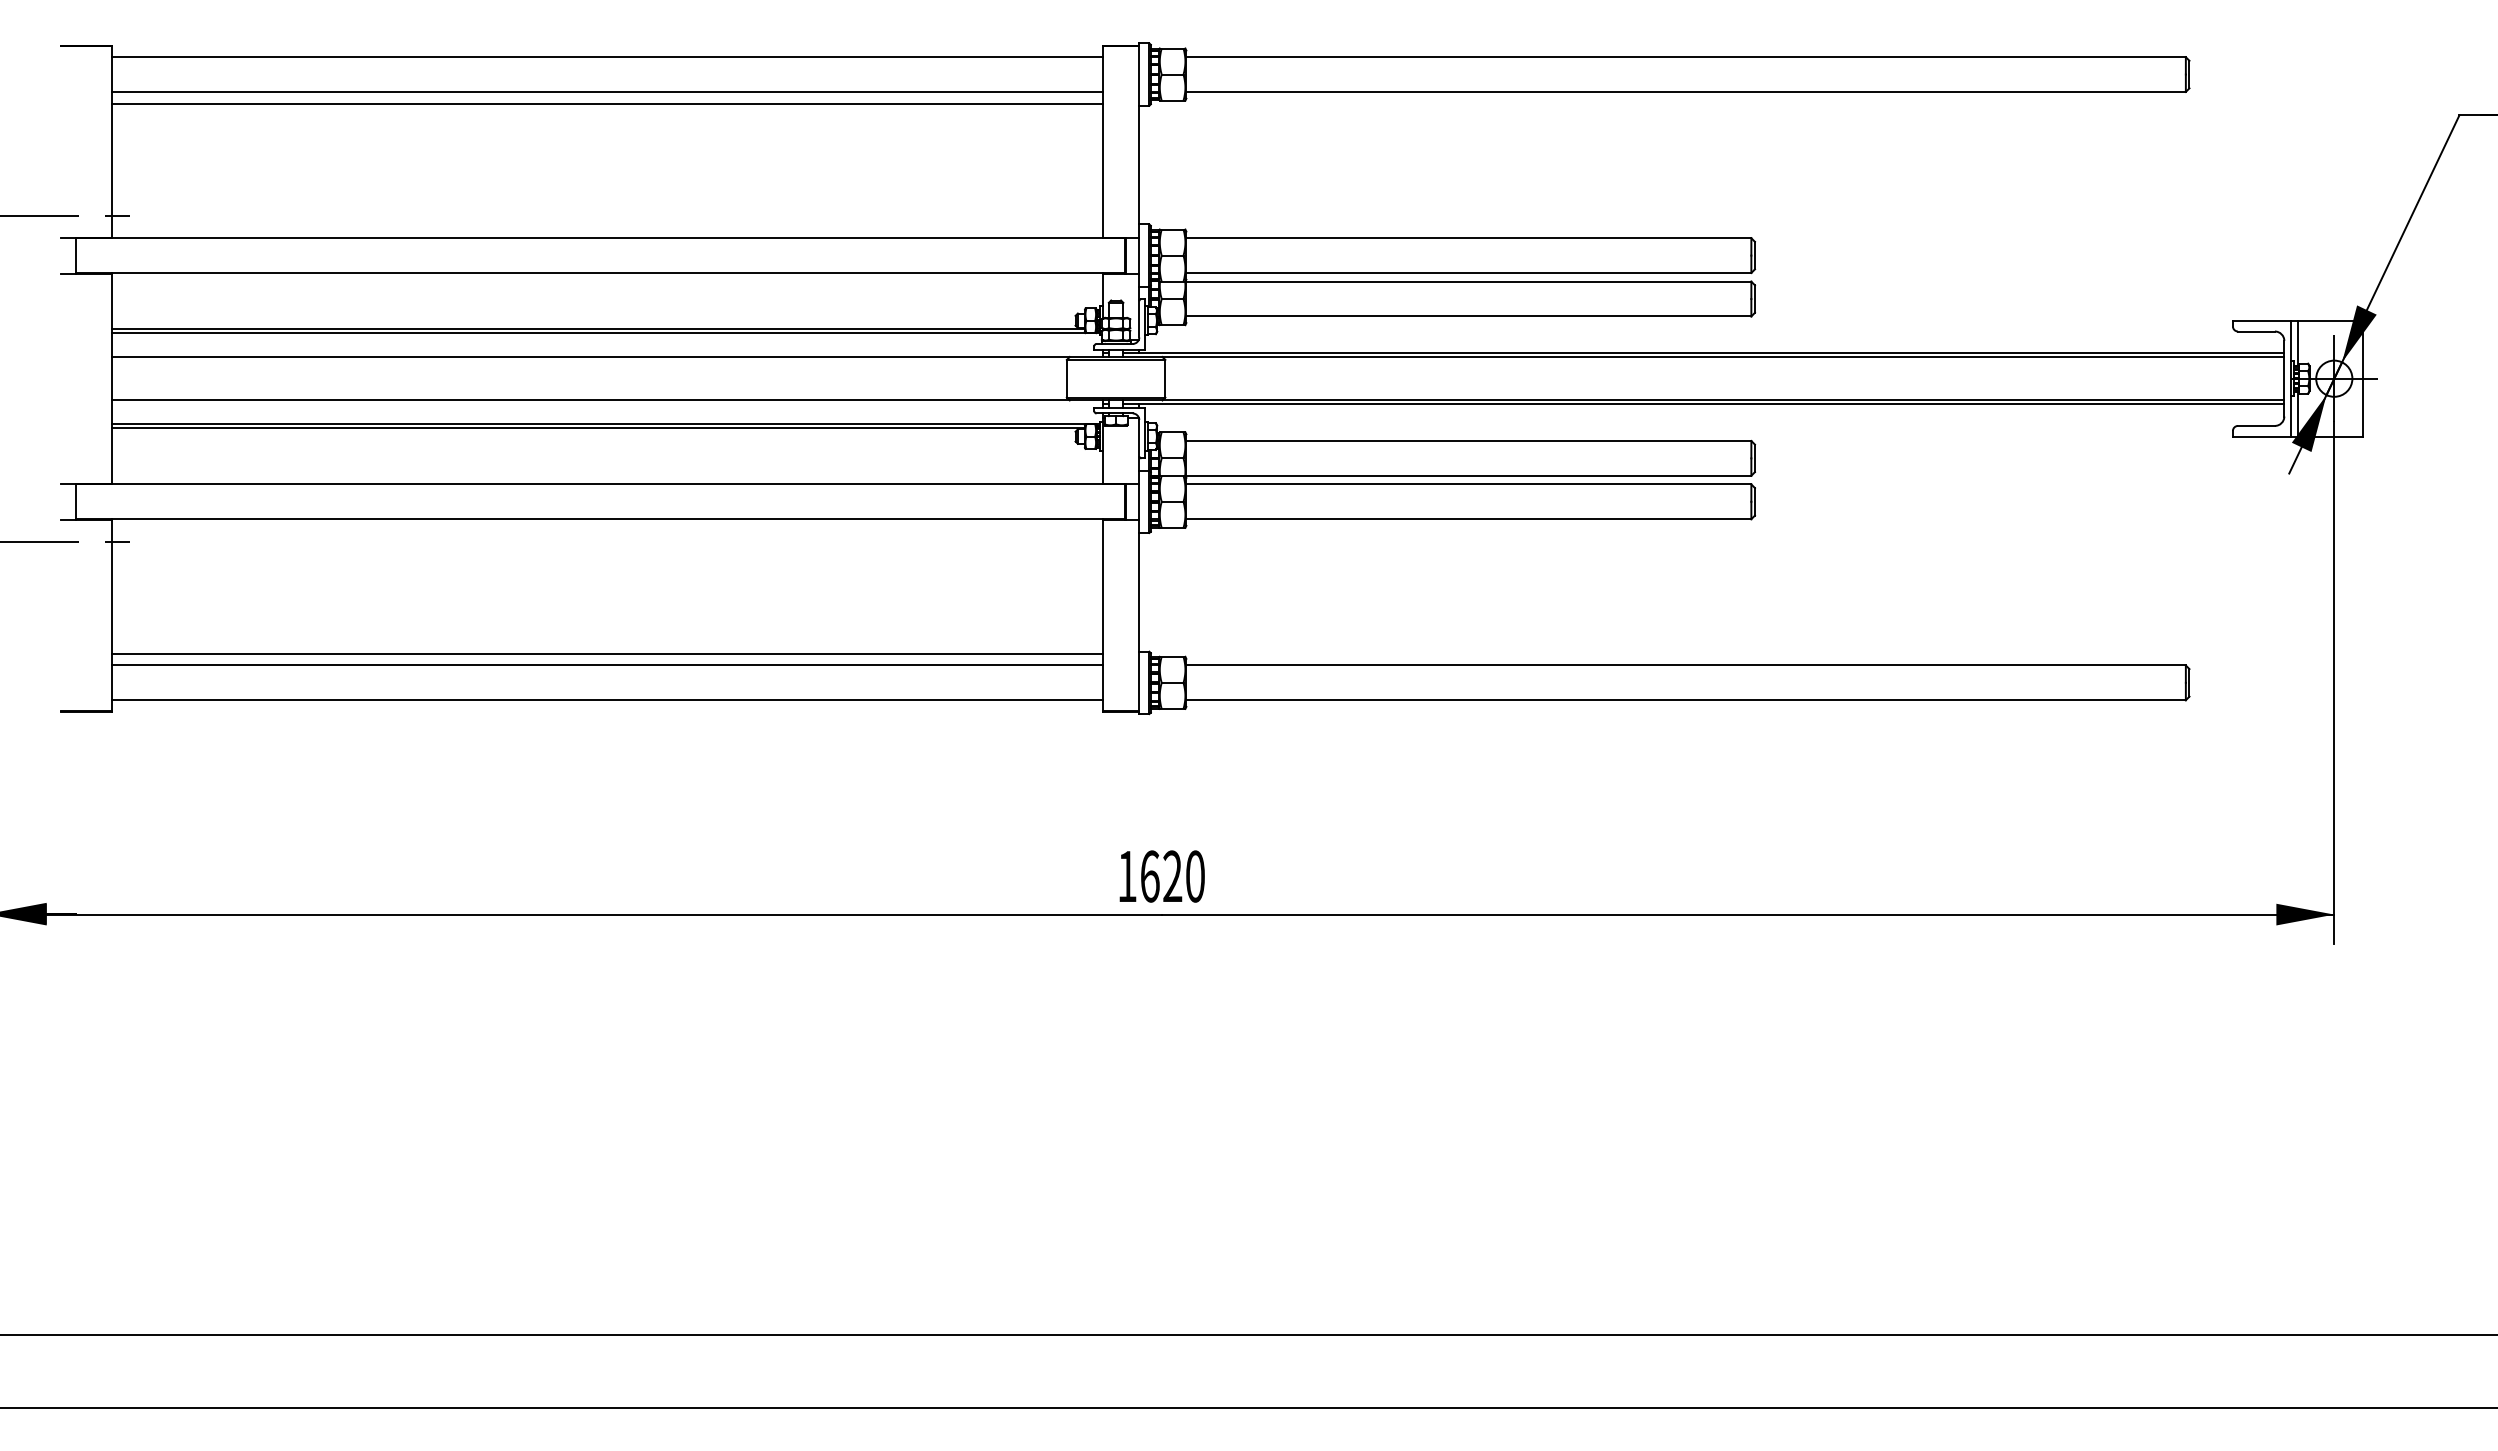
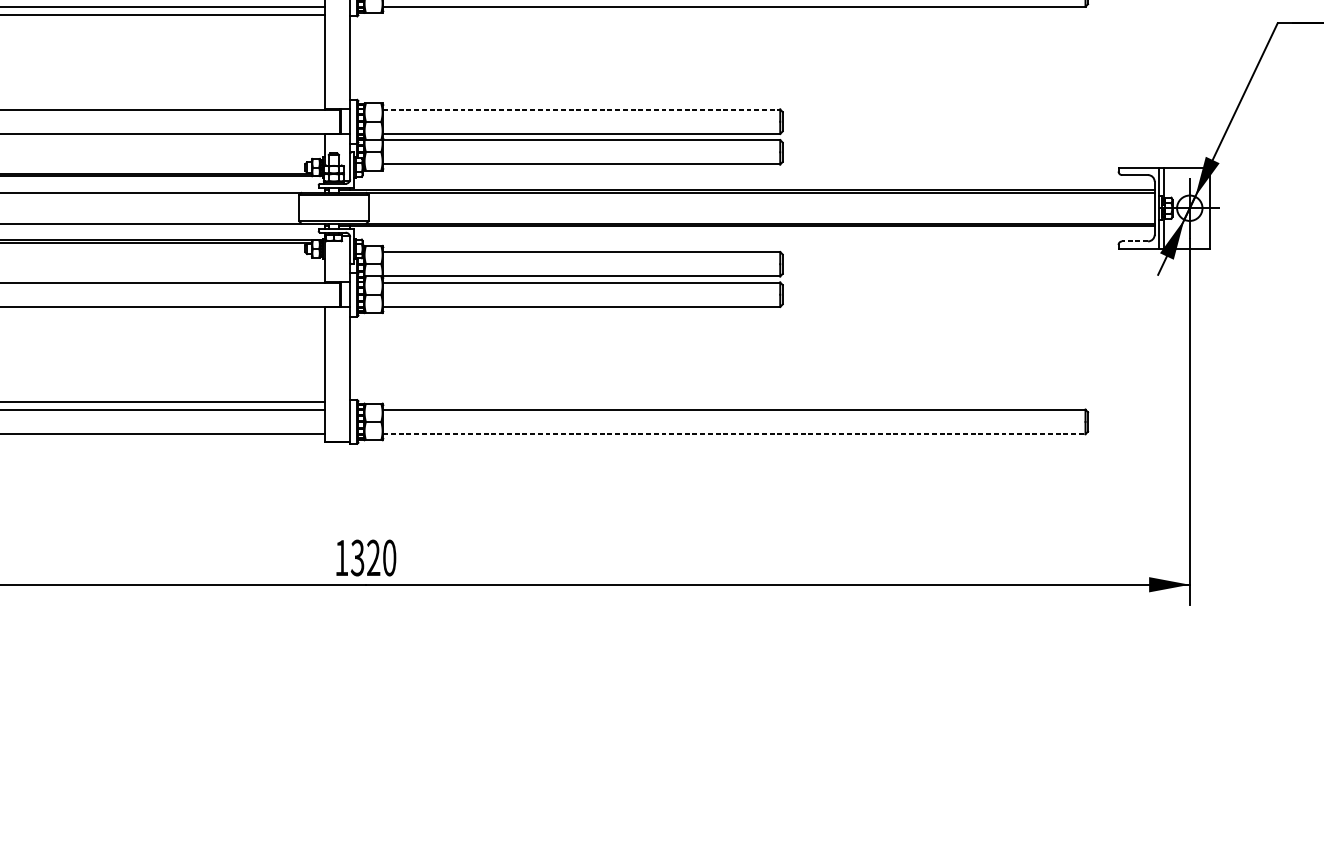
line: (1469, 238) -> (582, 109), solid -> dashed
line: (2255, 425) -> (1134, 241), solid -> dashed
line: (1686, 700) -> (734, 434), solid -> dashed
text: (1149, 876) -> (357, 557), 1620 -> 1320

